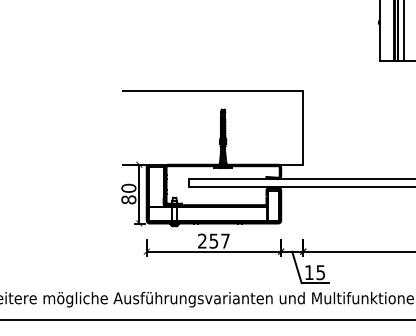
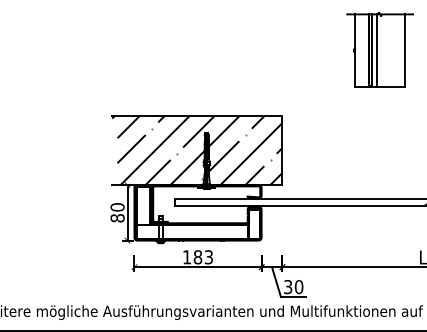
hatch: (213, 128) -> (197, 150), added
text: (213, 241) -> (197, 257), 257 -> 183
text: (314, 272) -> (293, 286), 15 -> 30

